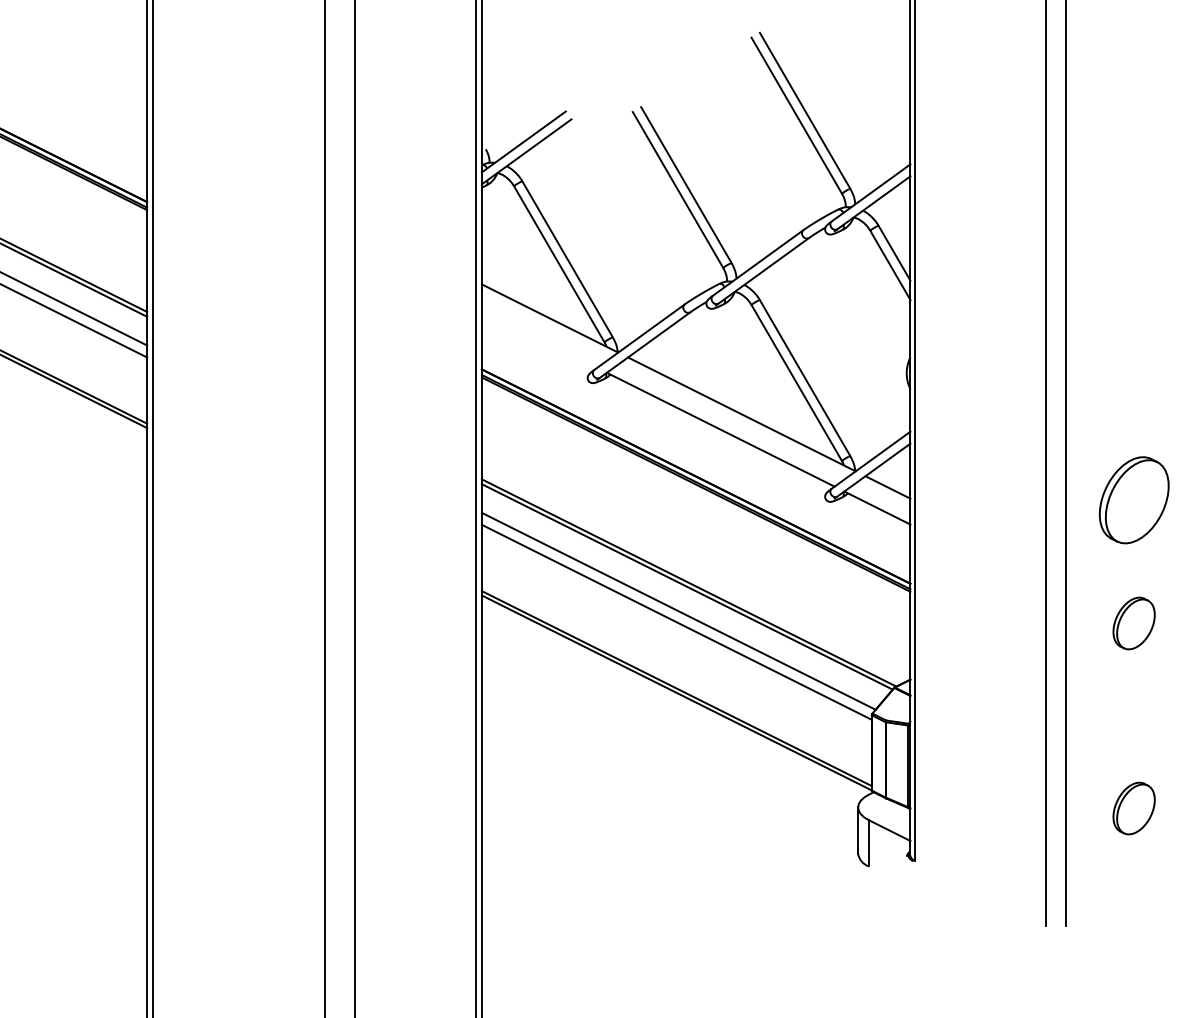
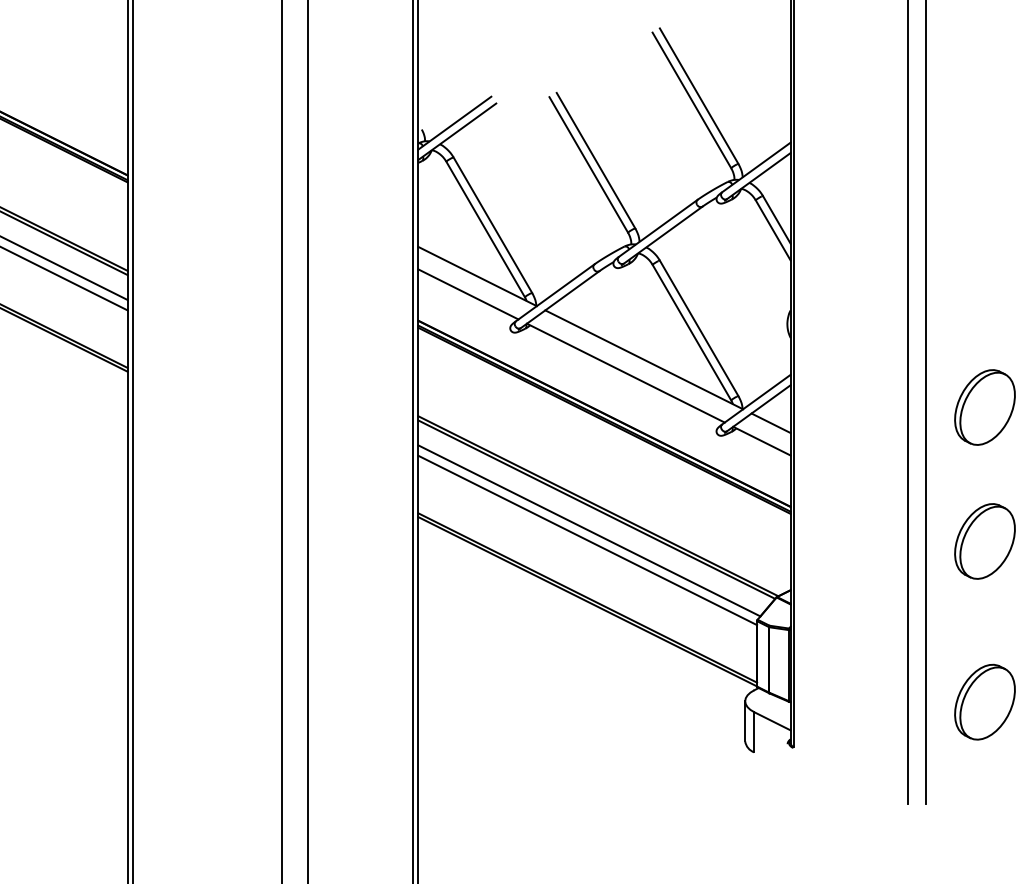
line: (539, 338) -> (468, 293), added
part: (1133, 500) -> (984, 407), moved
part: (1133, 623) -> (984, 541), size x1.67
part: (1133, 808) -> (984, 702), size x1.67

